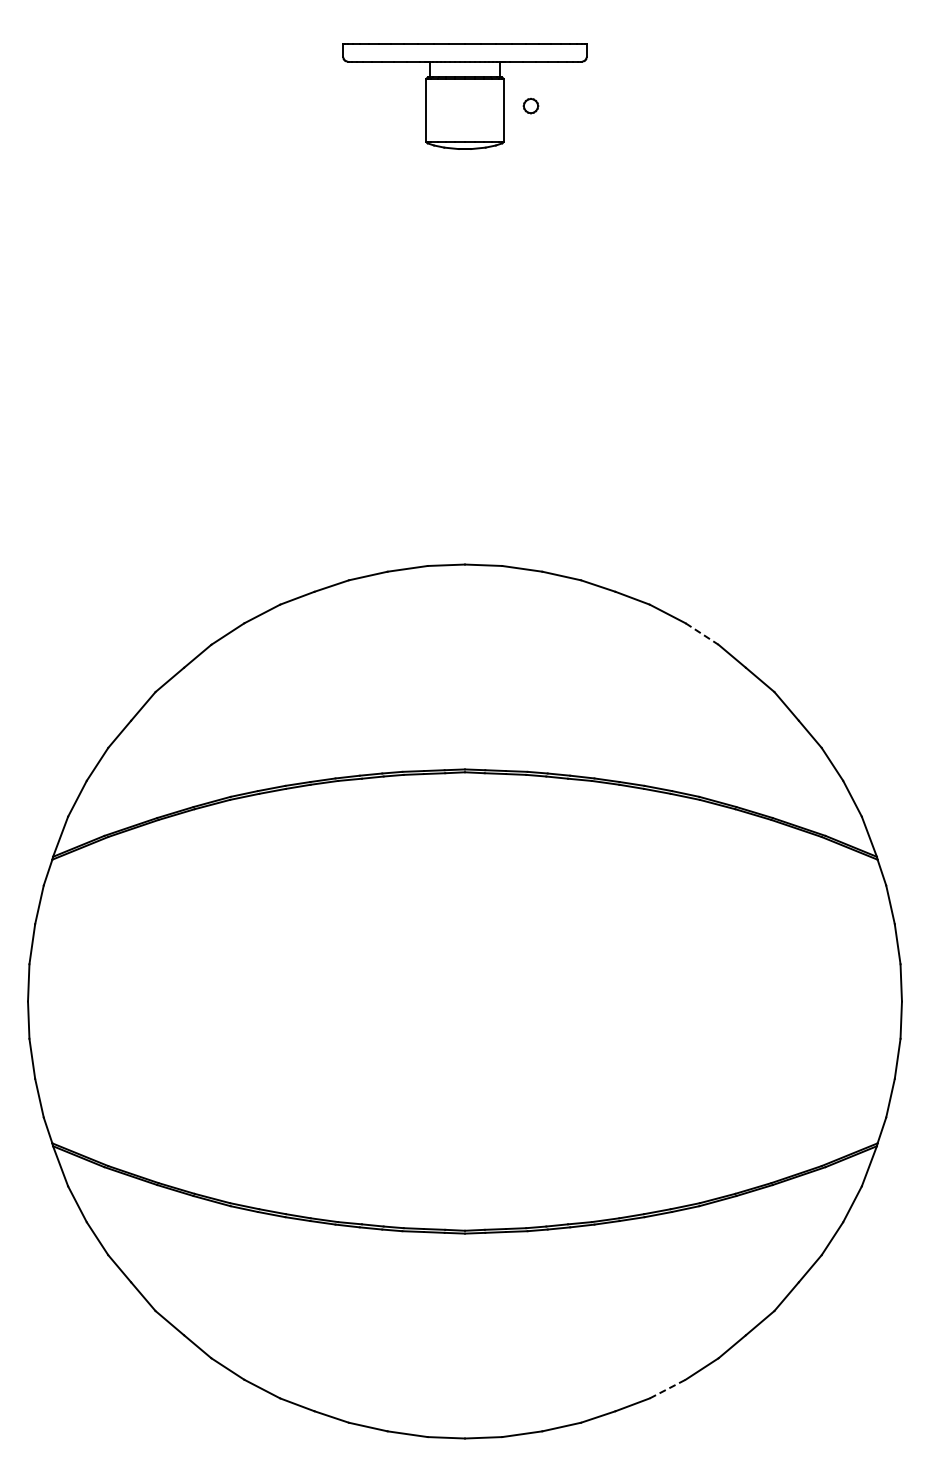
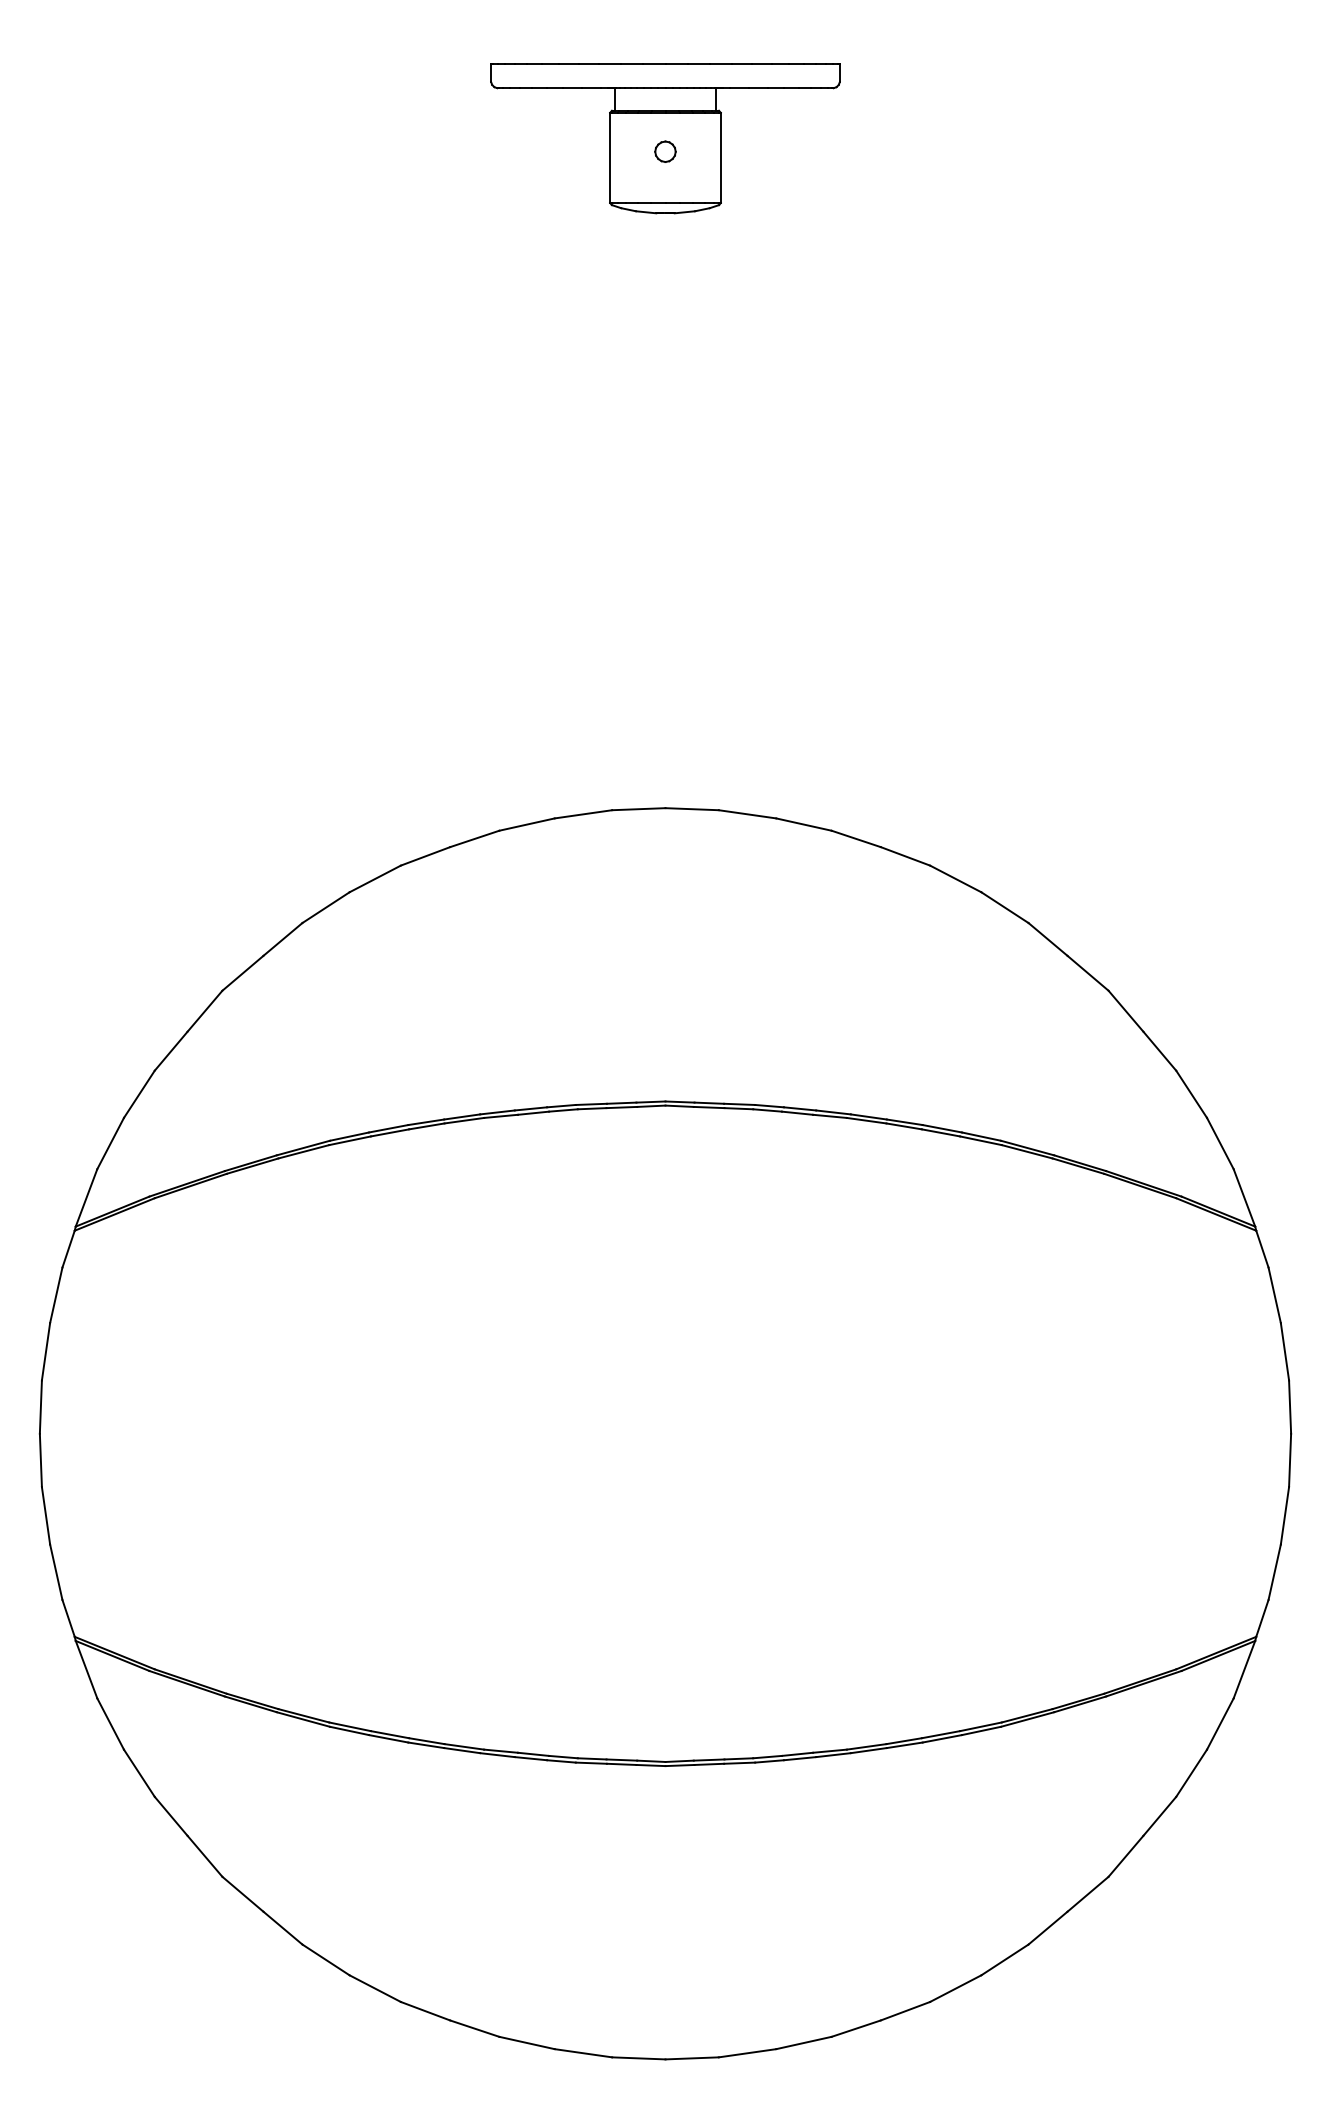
part: (530, 106) -> (664, 152), moved
line: (702, 634) -> (1005, 908), dashed -> solid
line: (668, 1388) -> (956, 1987), dashed -> solid

